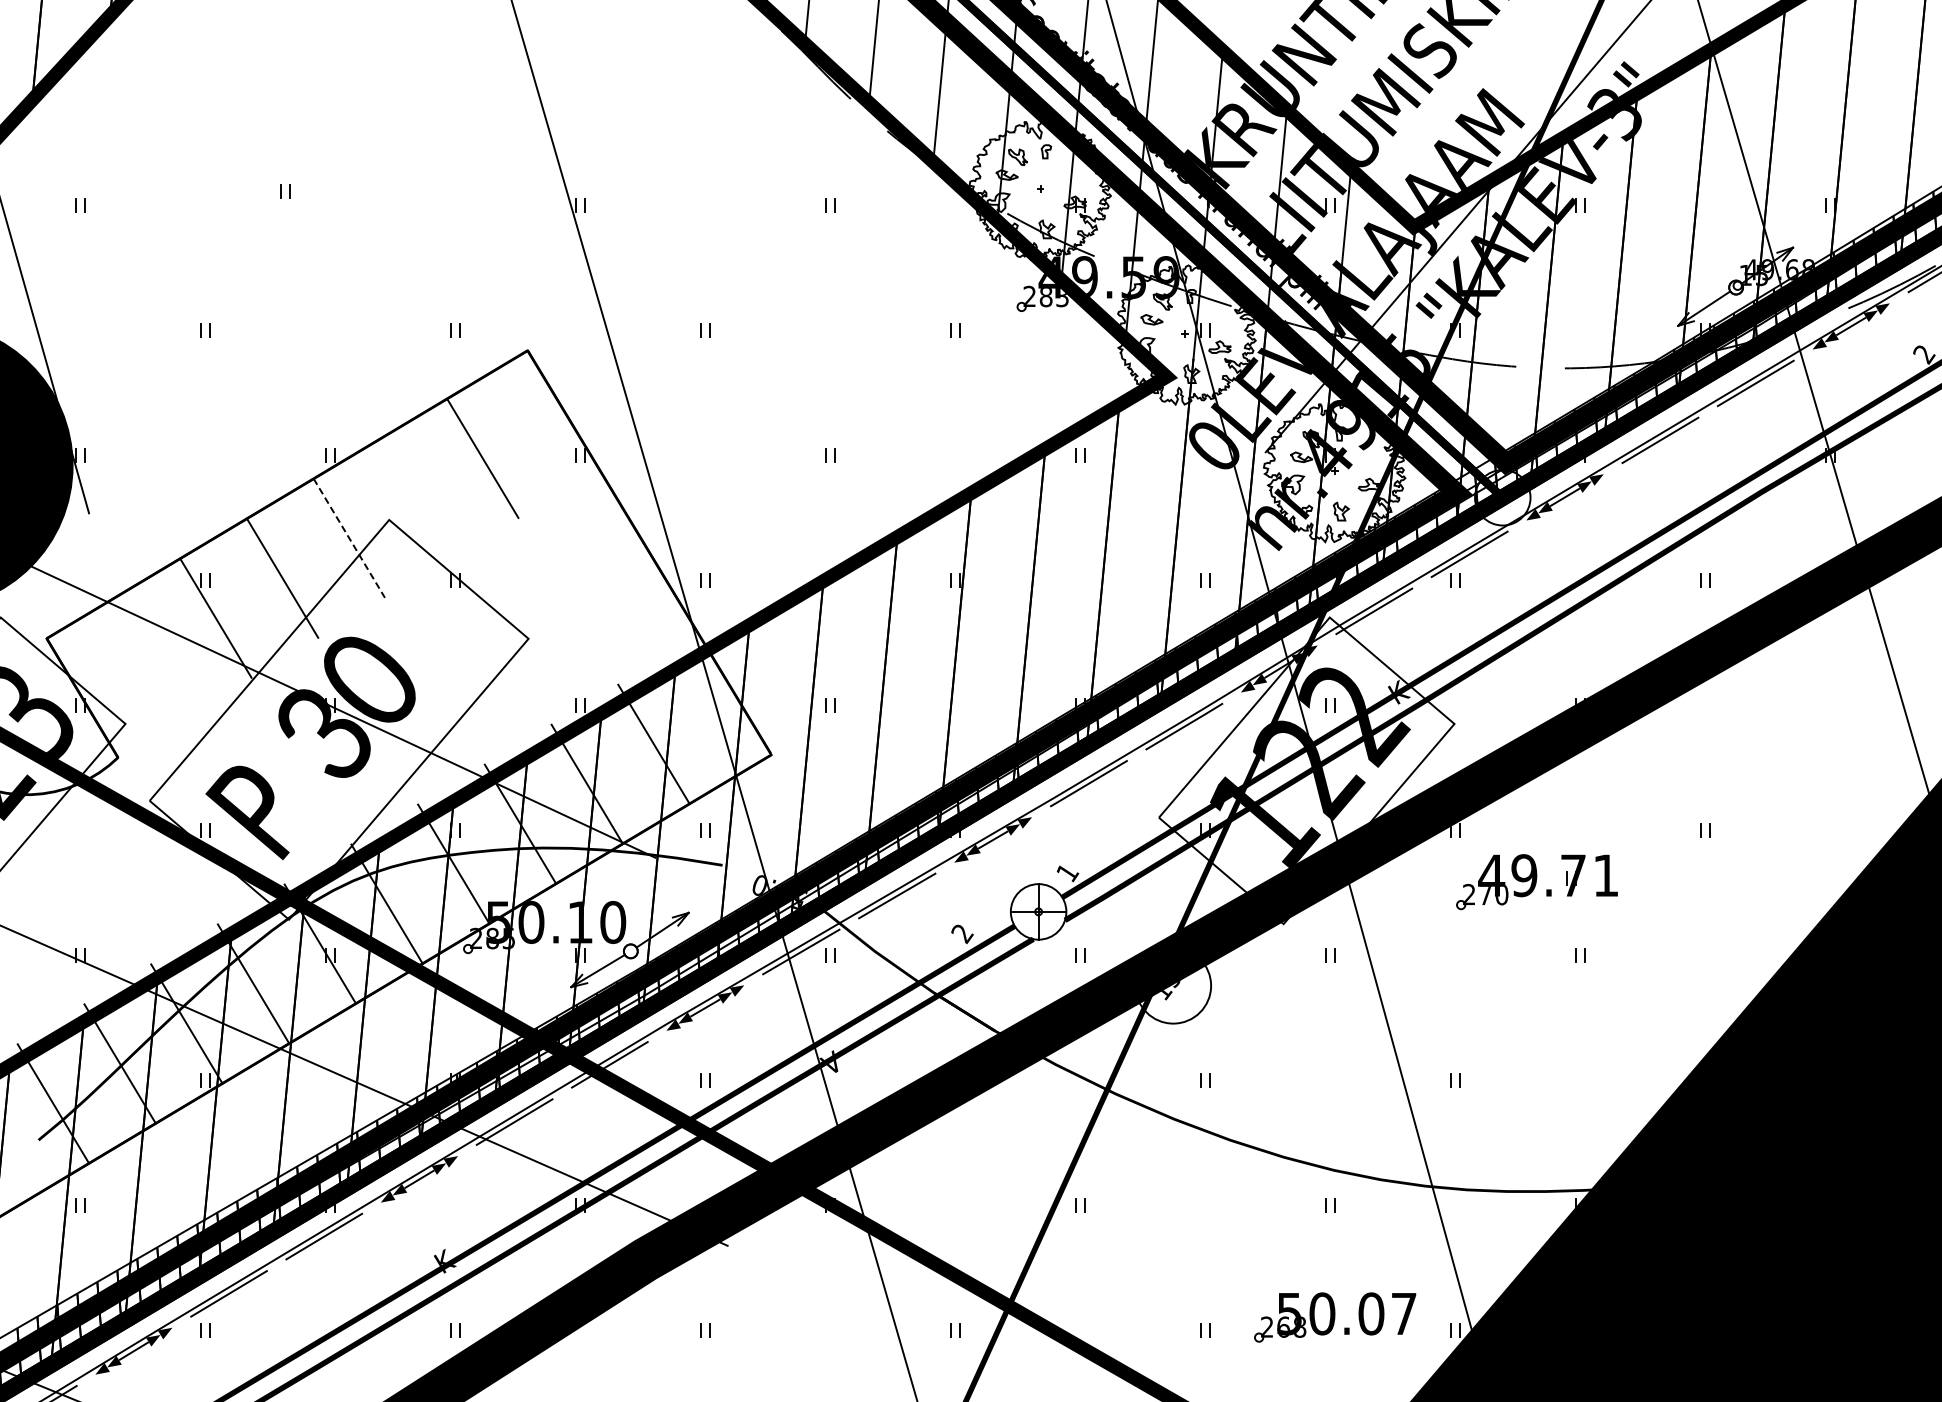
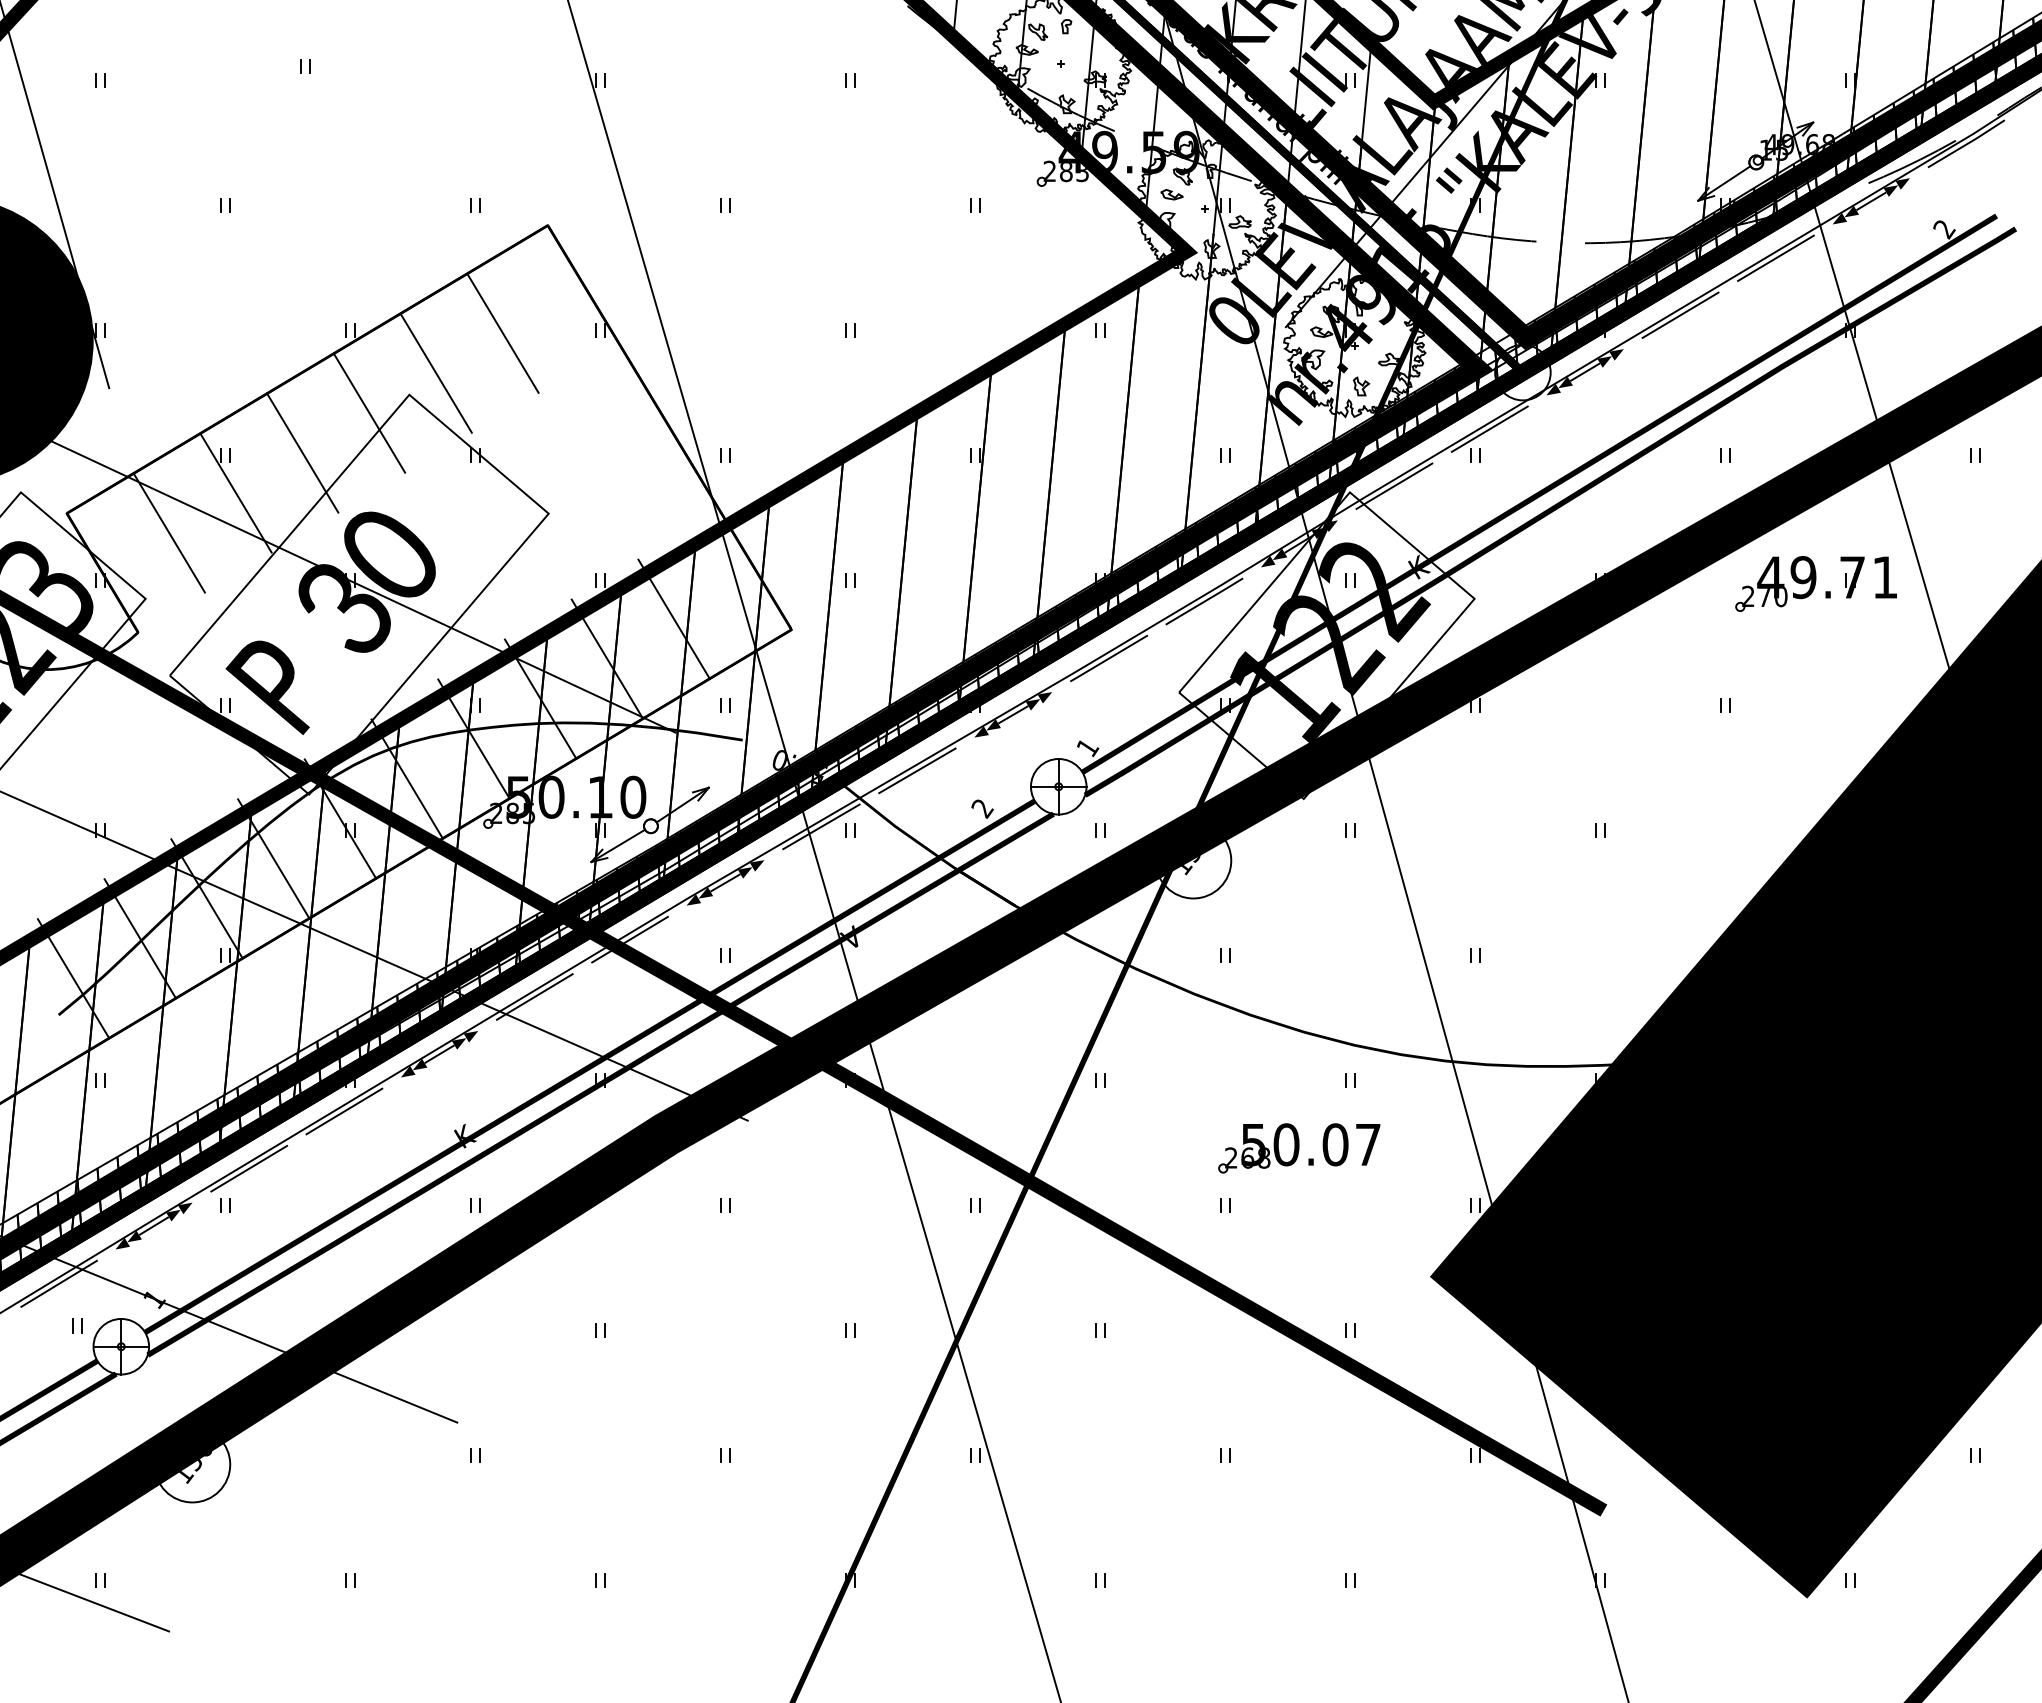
line: (415, 497) -> (435, 372), added
line: (349, 538) -> (369, 413), dashed -> solid
line: (148, 657) -> (168, 532), added
part: (1536, 881) -> (1815, 583), moved
part: (1335, 1317) -> (1299, 1148), moved

